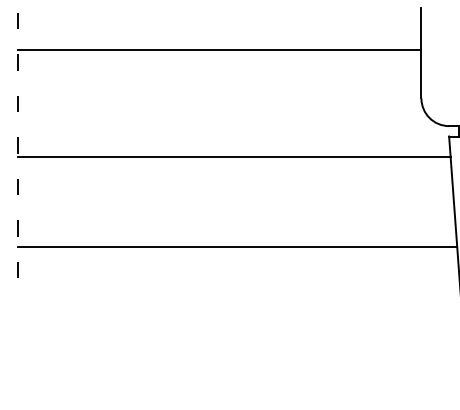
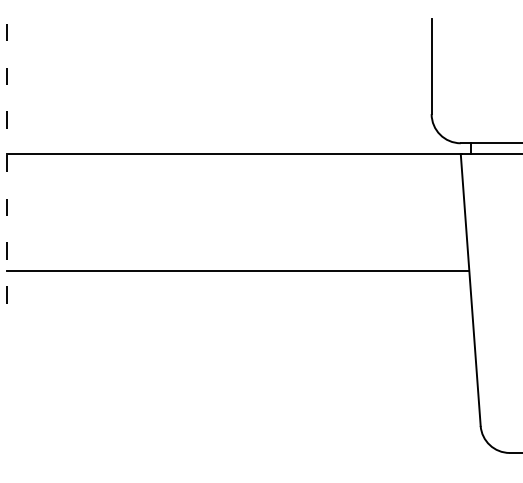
line: (218, 50) -> (218, 63), removed
line: (234, 157) -> (234, 154), moved

